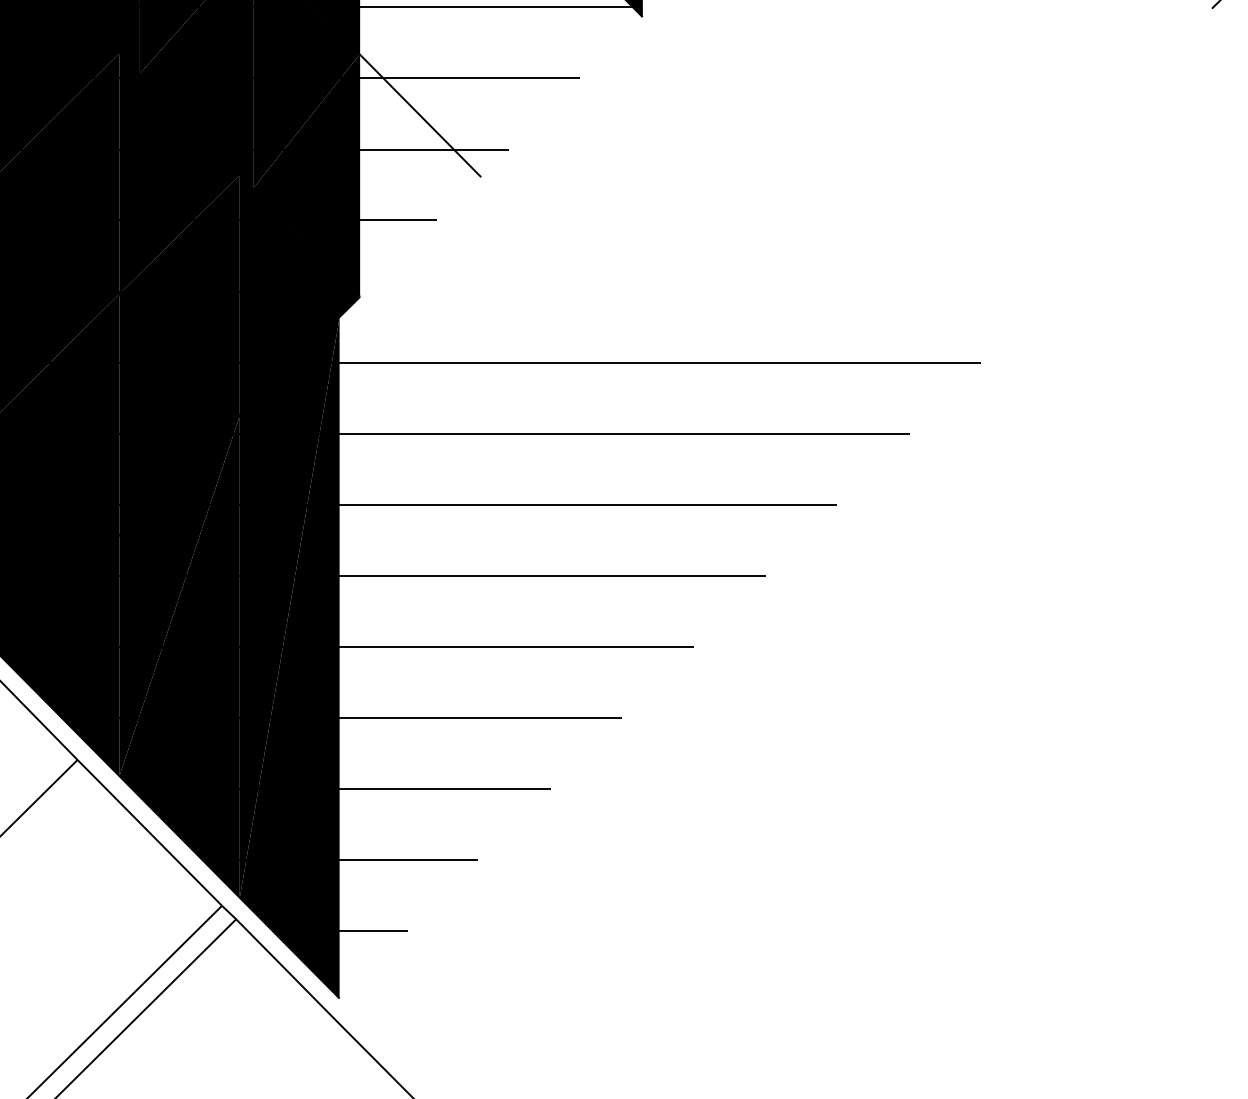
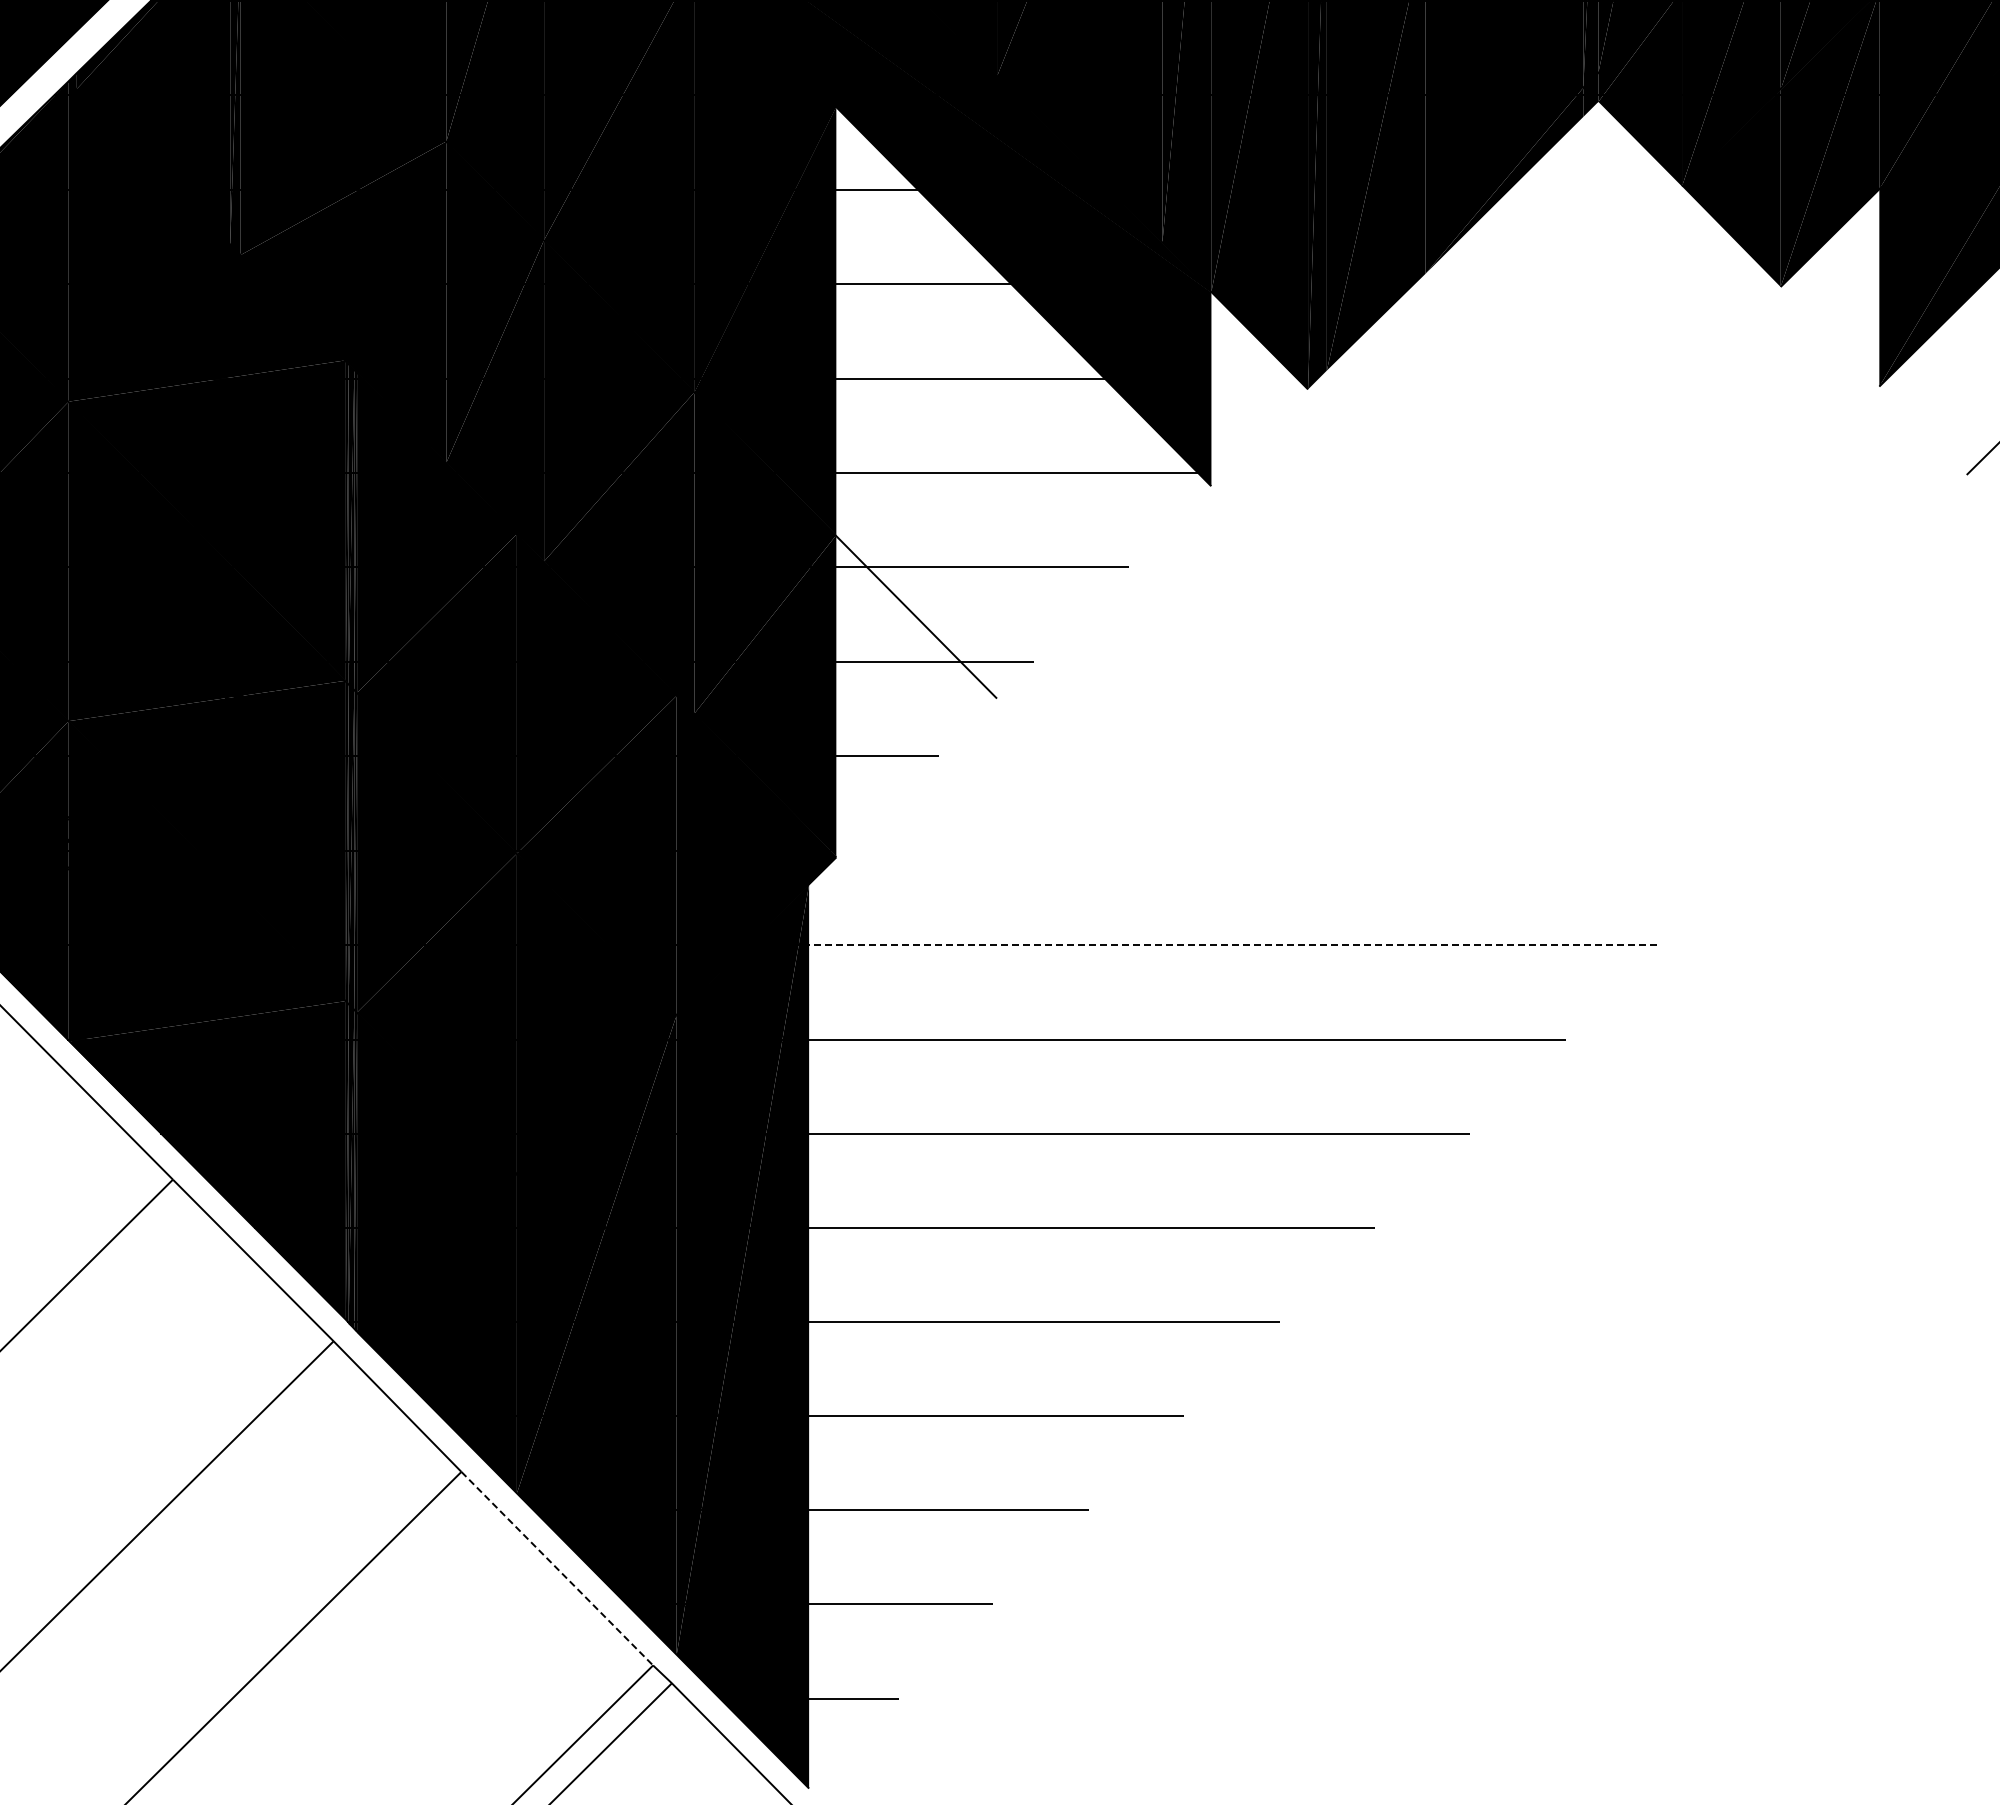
line: (637, 362) -> (1204, 944), solid -> dashed
line: (149, 833) -> (557, 1569), solid -> dashed

